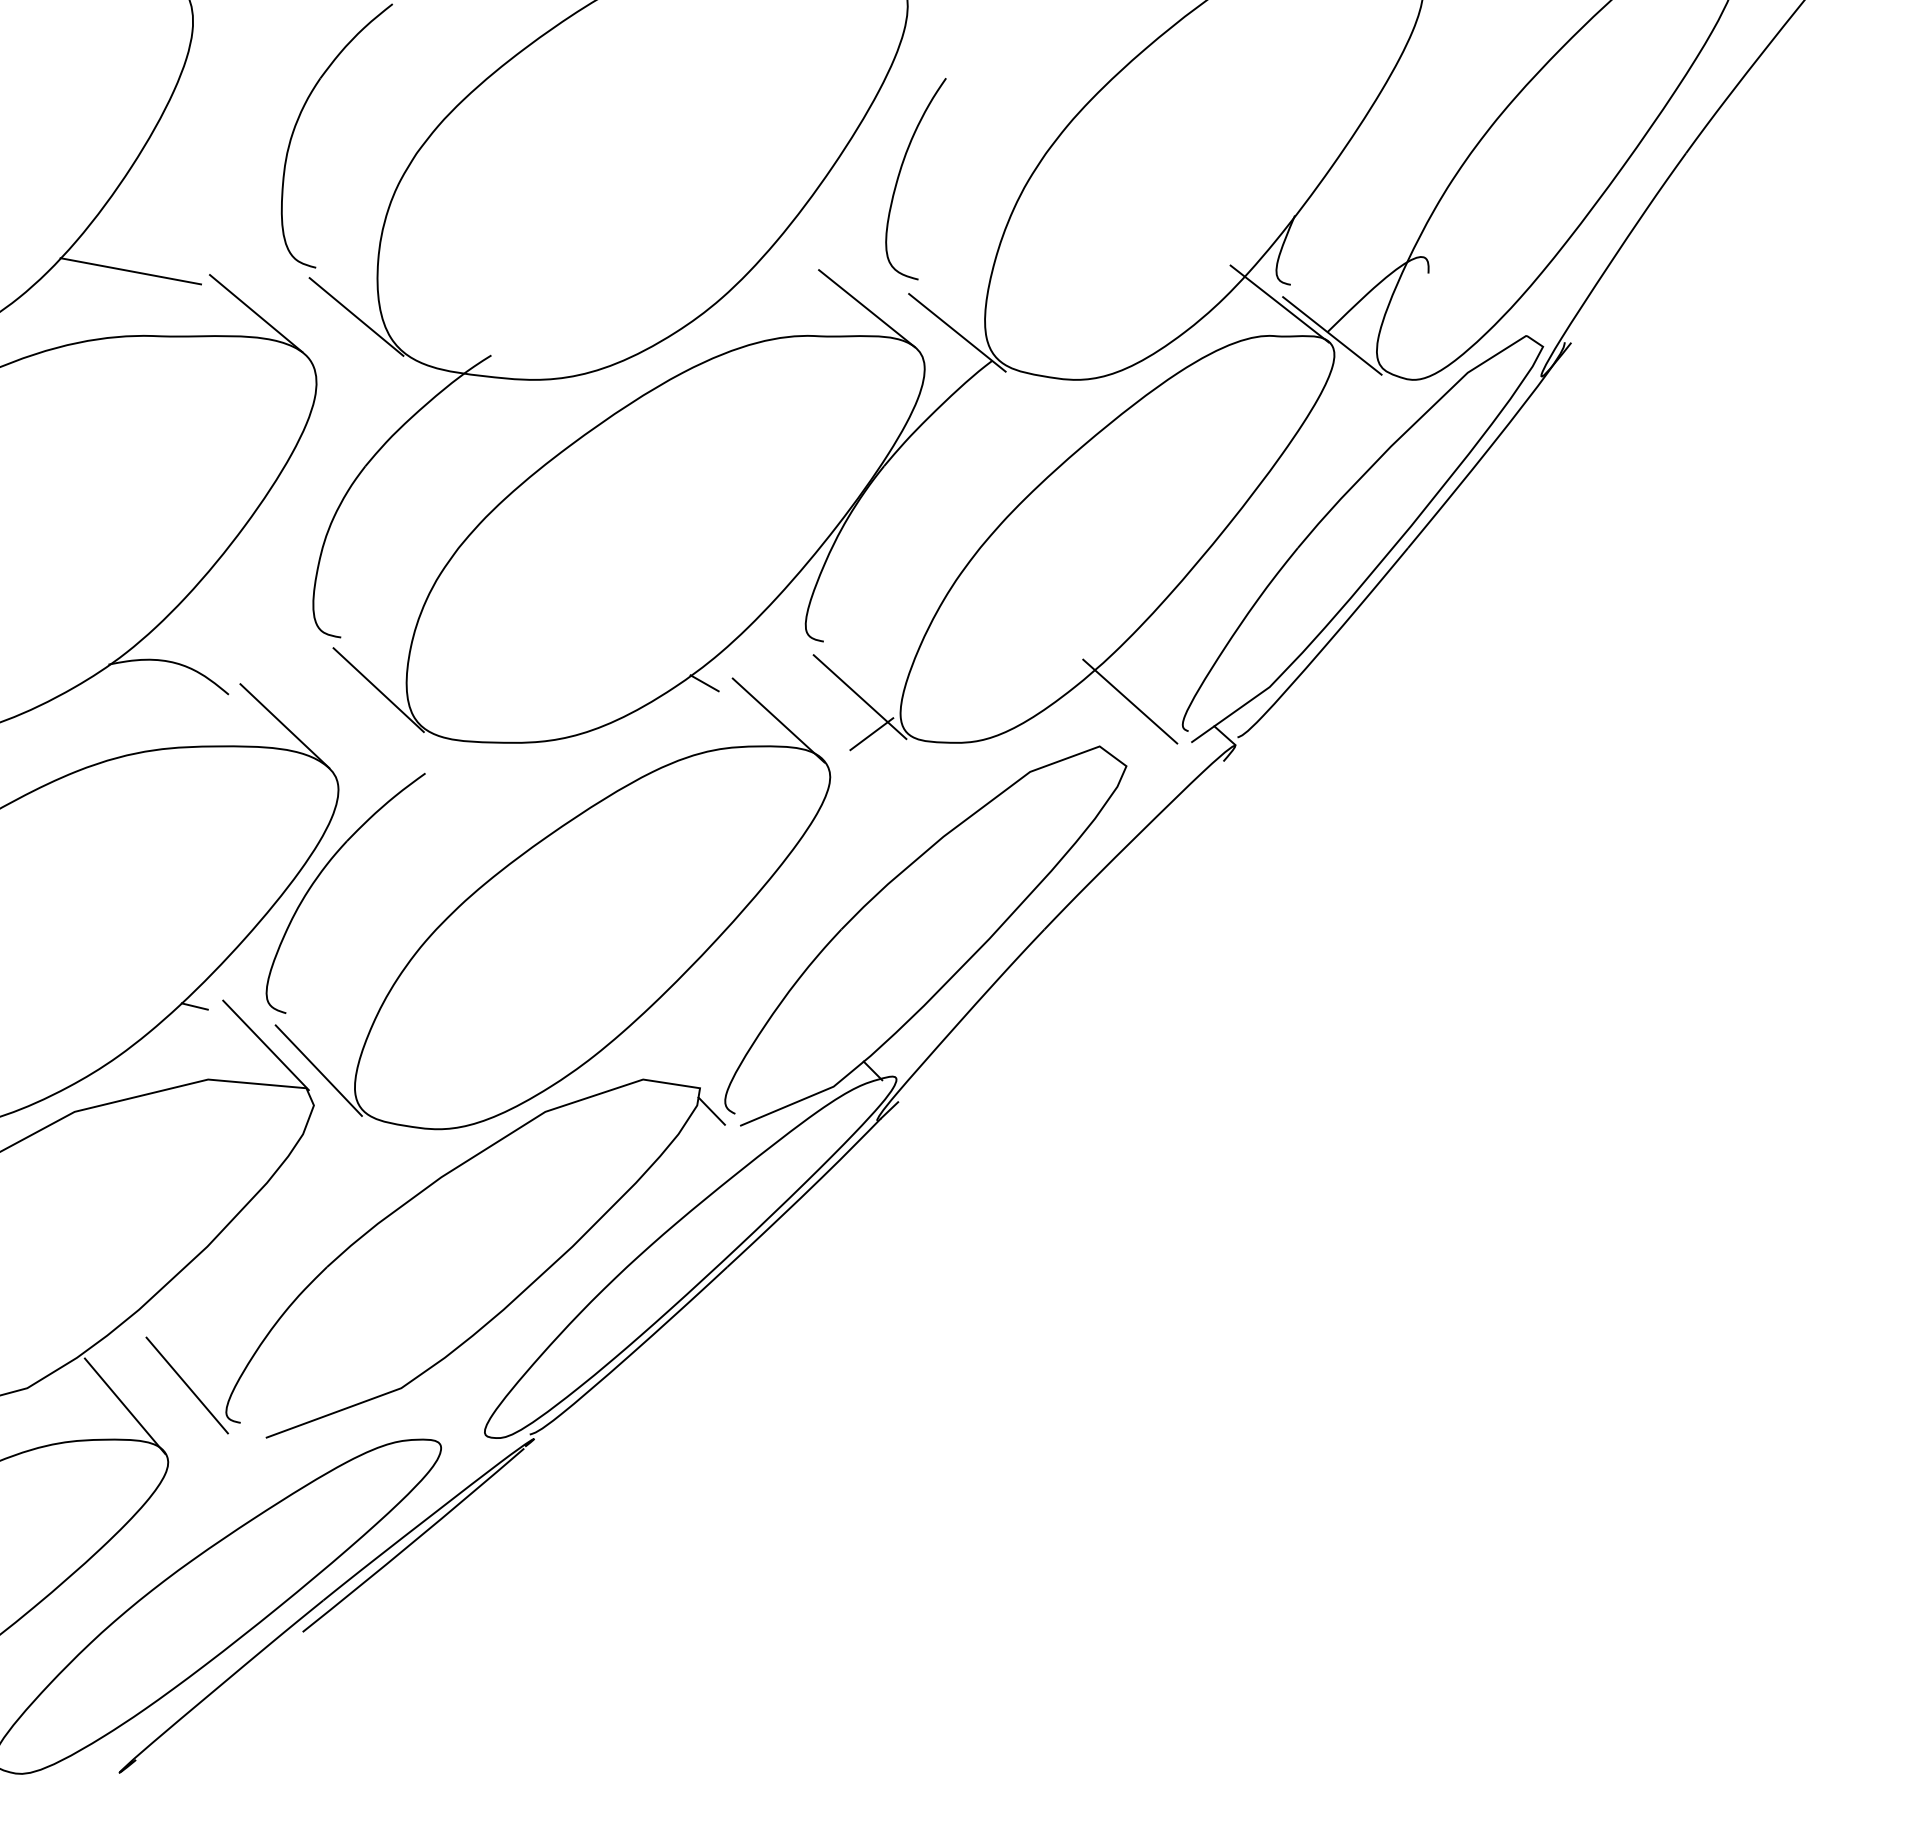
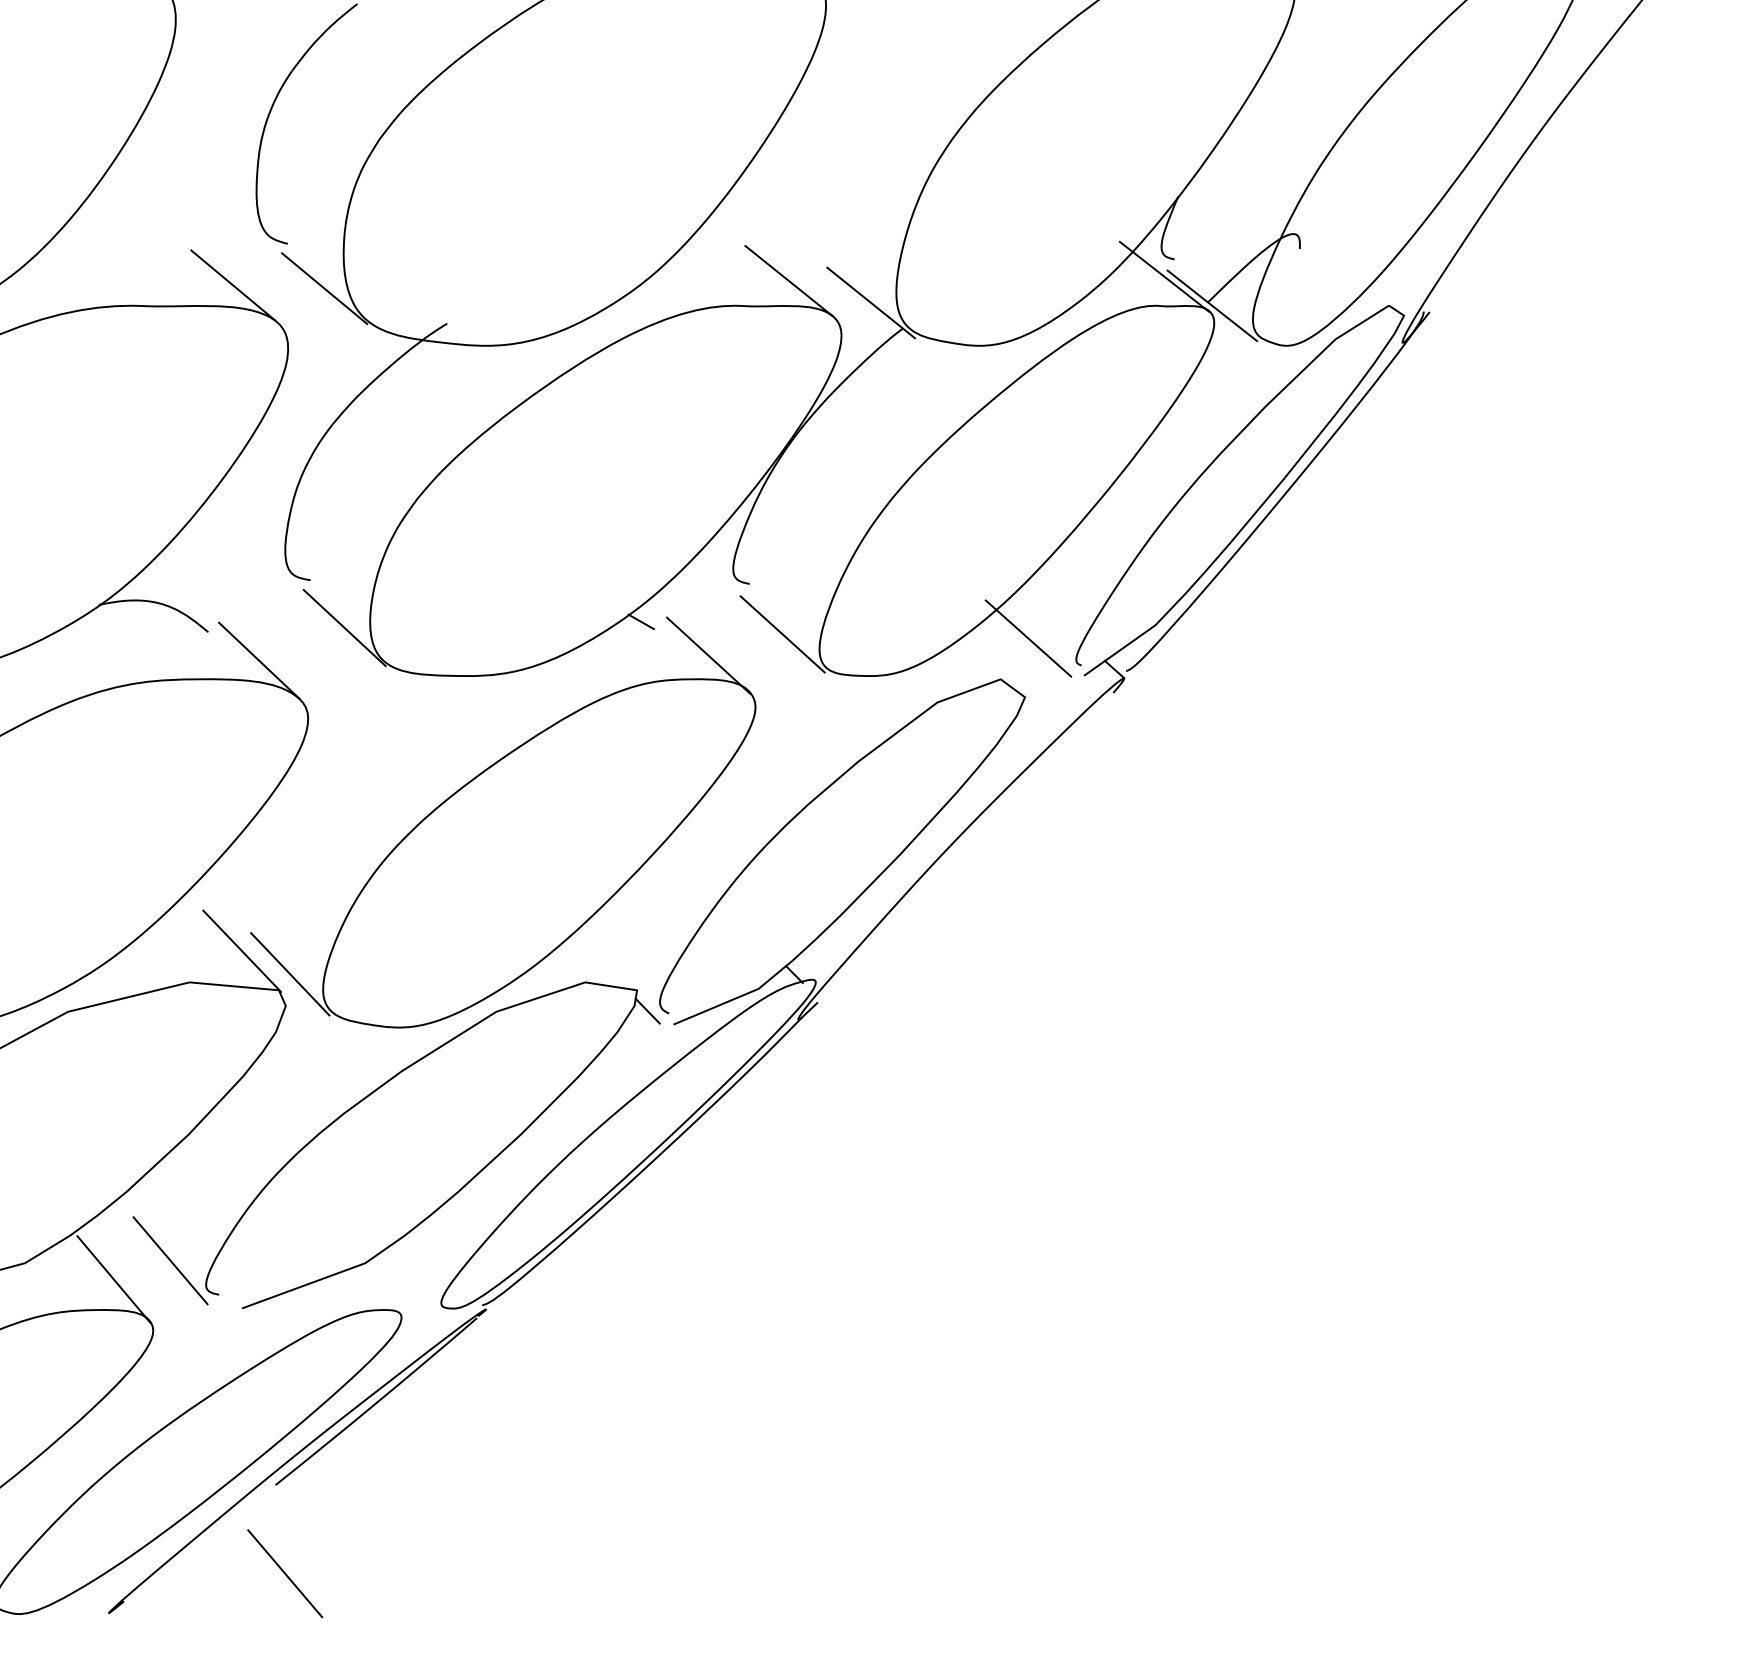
curve: (899, 177) -> (818, 161), removed
line: (130, 271) -> (118, 247), removed
line: (871, 734) -> (793, 668), removed
part: (322, 872) -> (293, 794), removed
line: (194, 1006) -> (177, 915), removed
line: (312, 1729) -> (284, 1573), added

